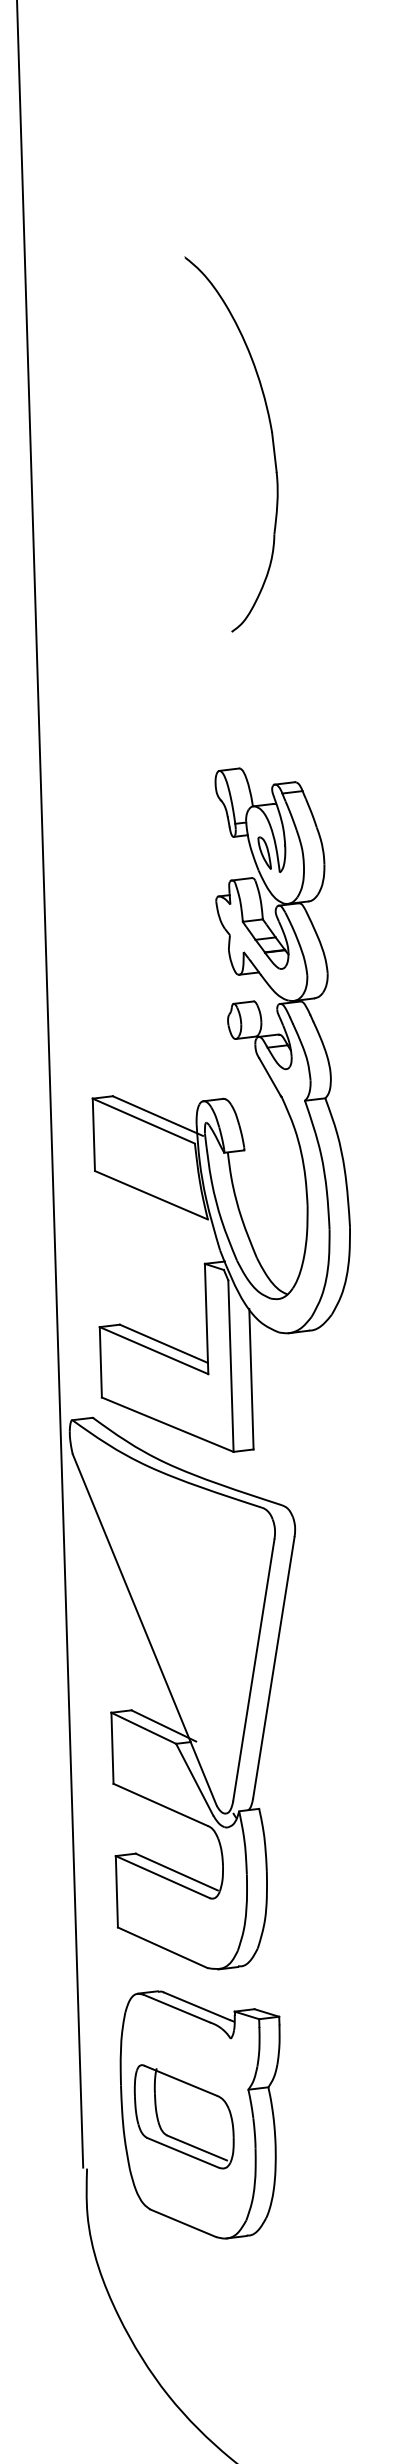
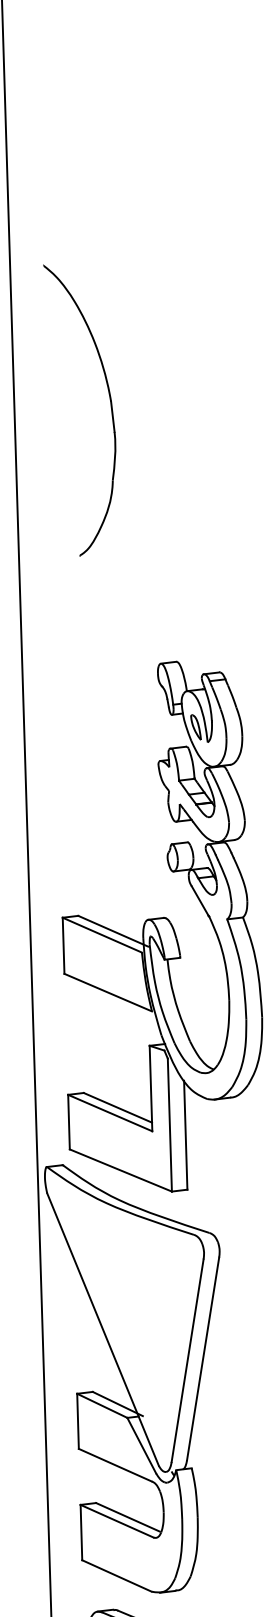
part: (271, 438) -> (110, 405), moved

